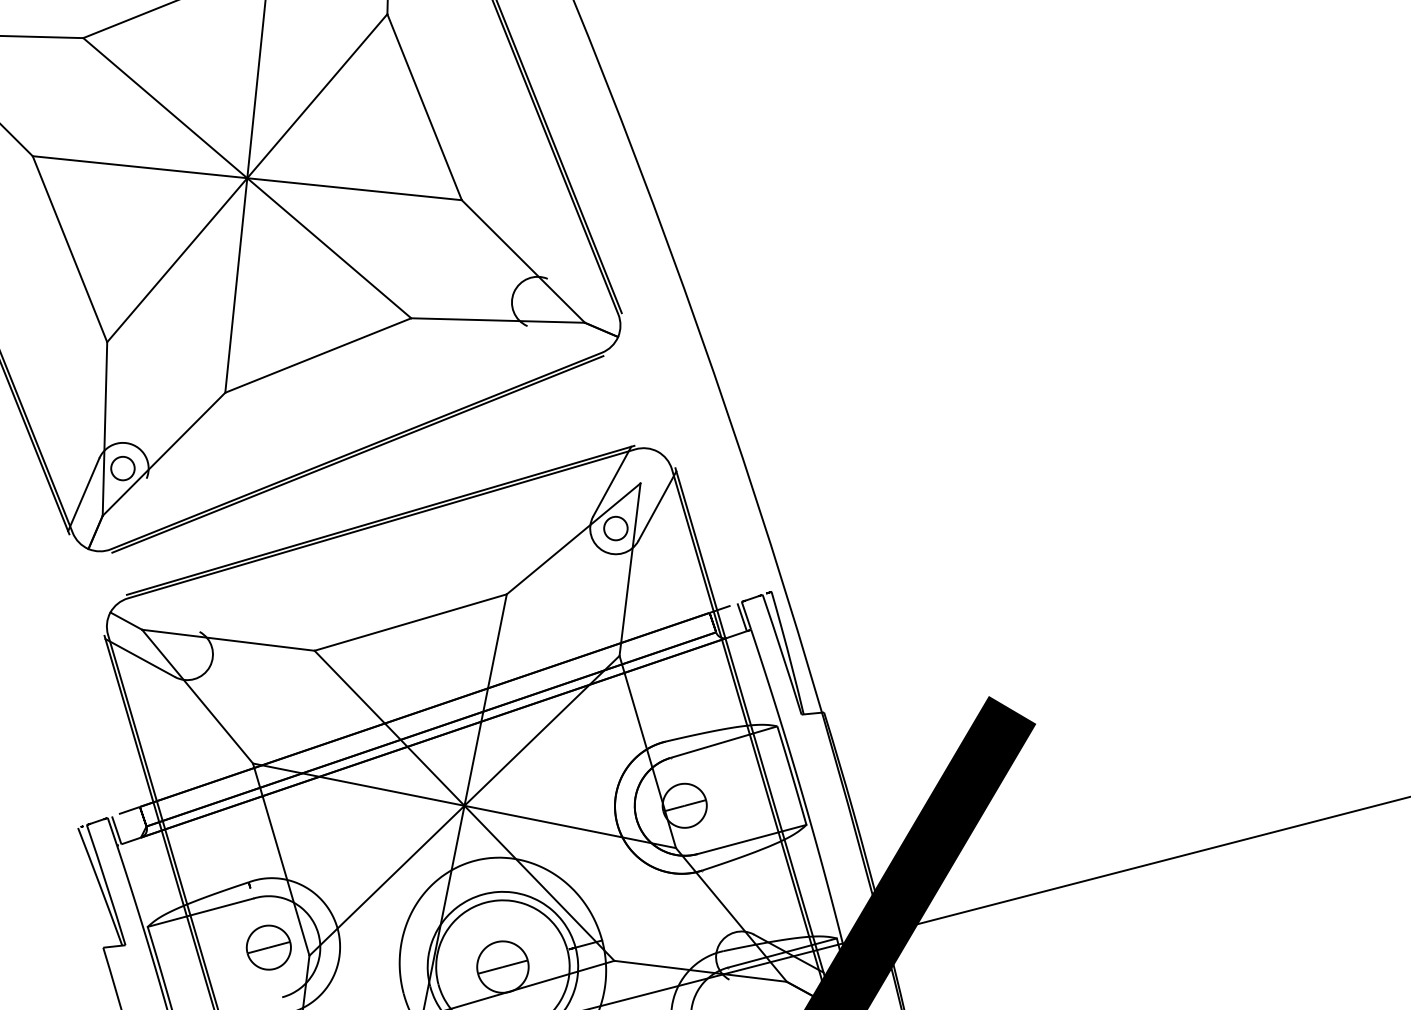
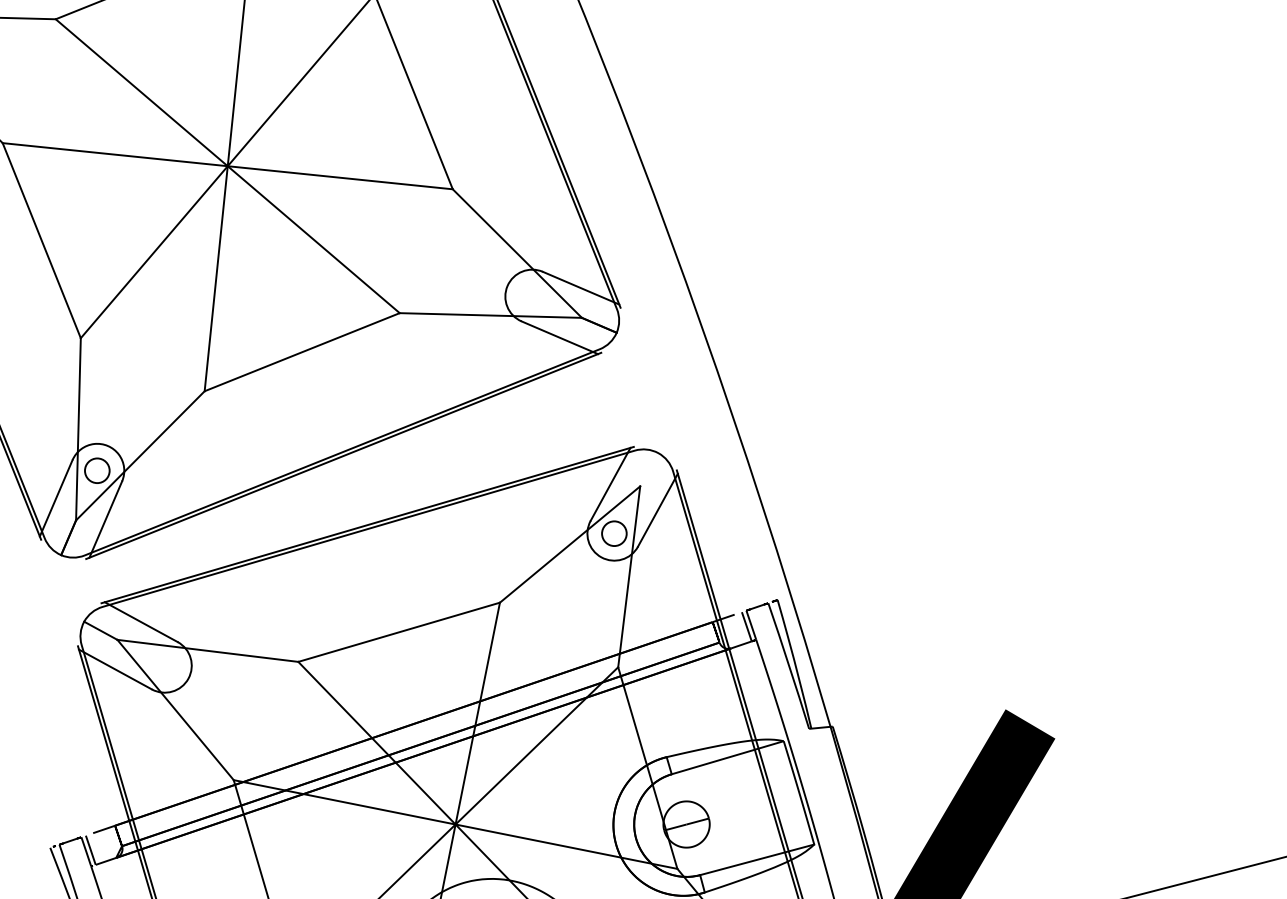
line: (583, 294) -> (580, 288), added
line: (563, 341) -> (559, 337), added
line: (130, 514) -> (105, 518), added
line: (164, 612) -> (140, 621), added

